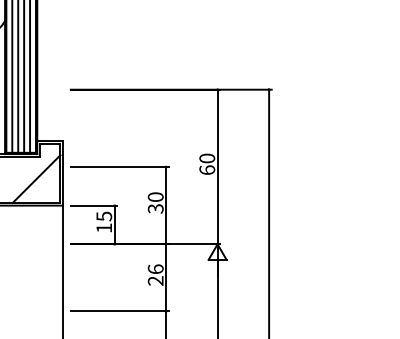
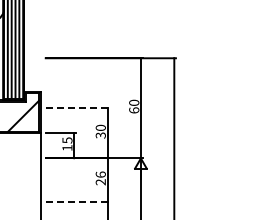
line: (119, 167) -> (77, 108), solid -> dashed
line: (119, 310) -> (77, 201), solid -> dashed

